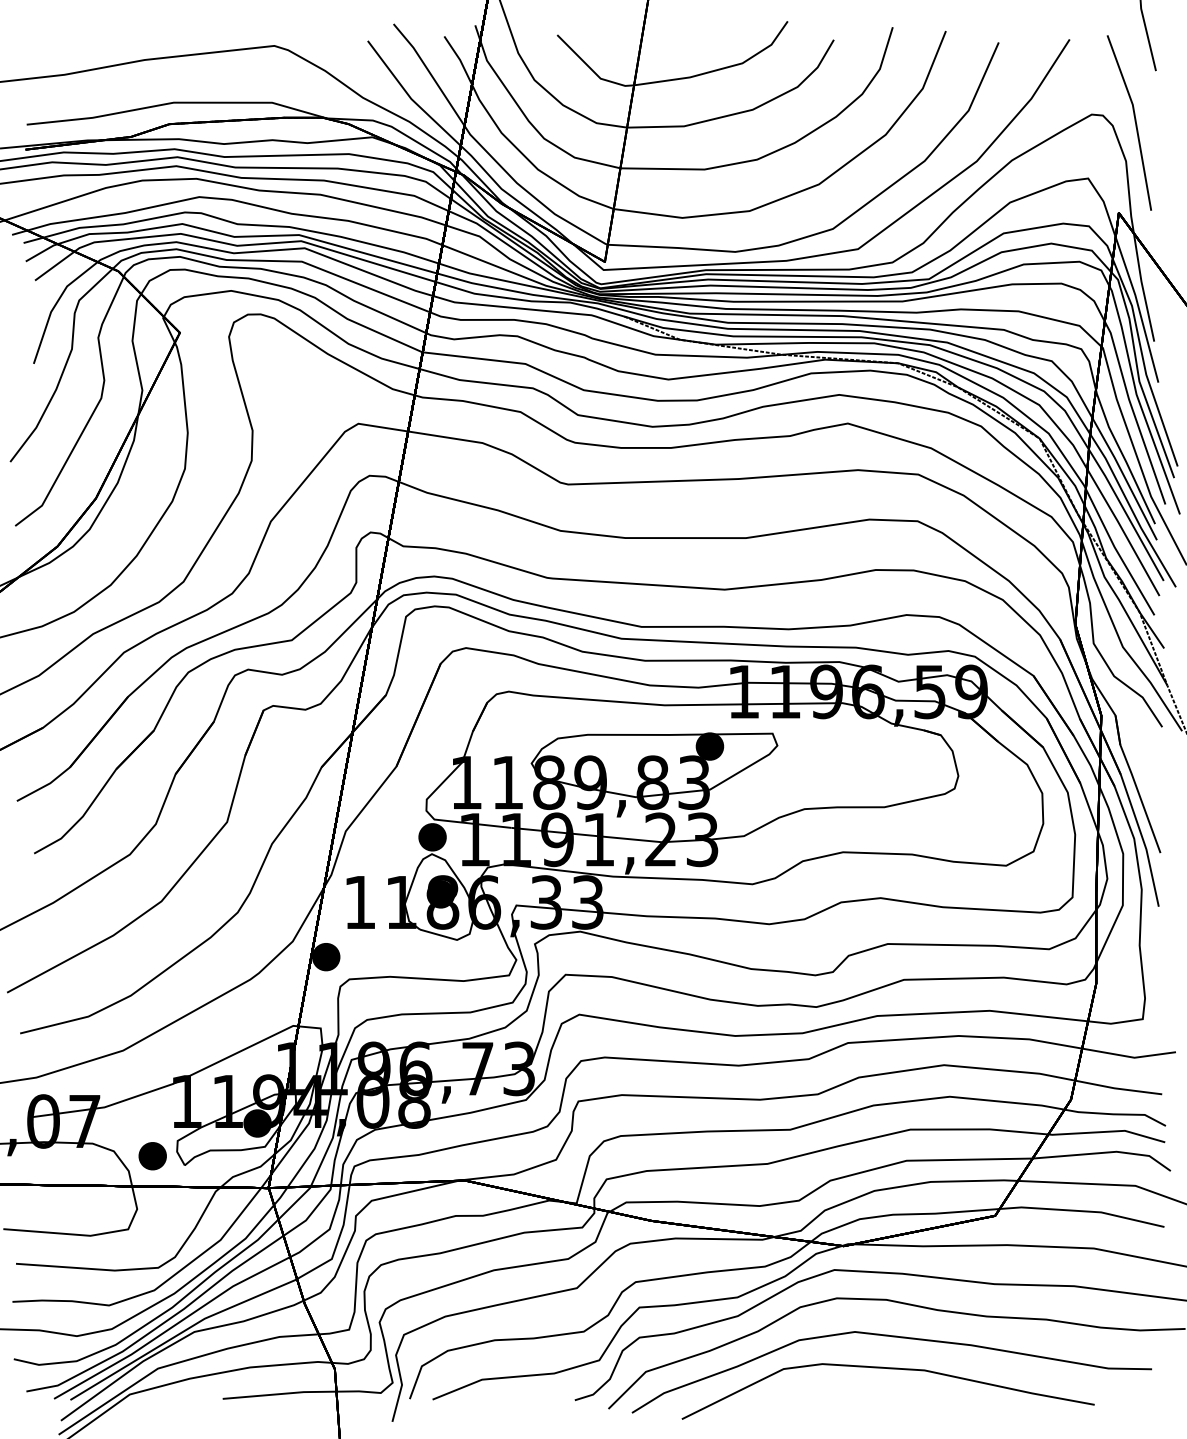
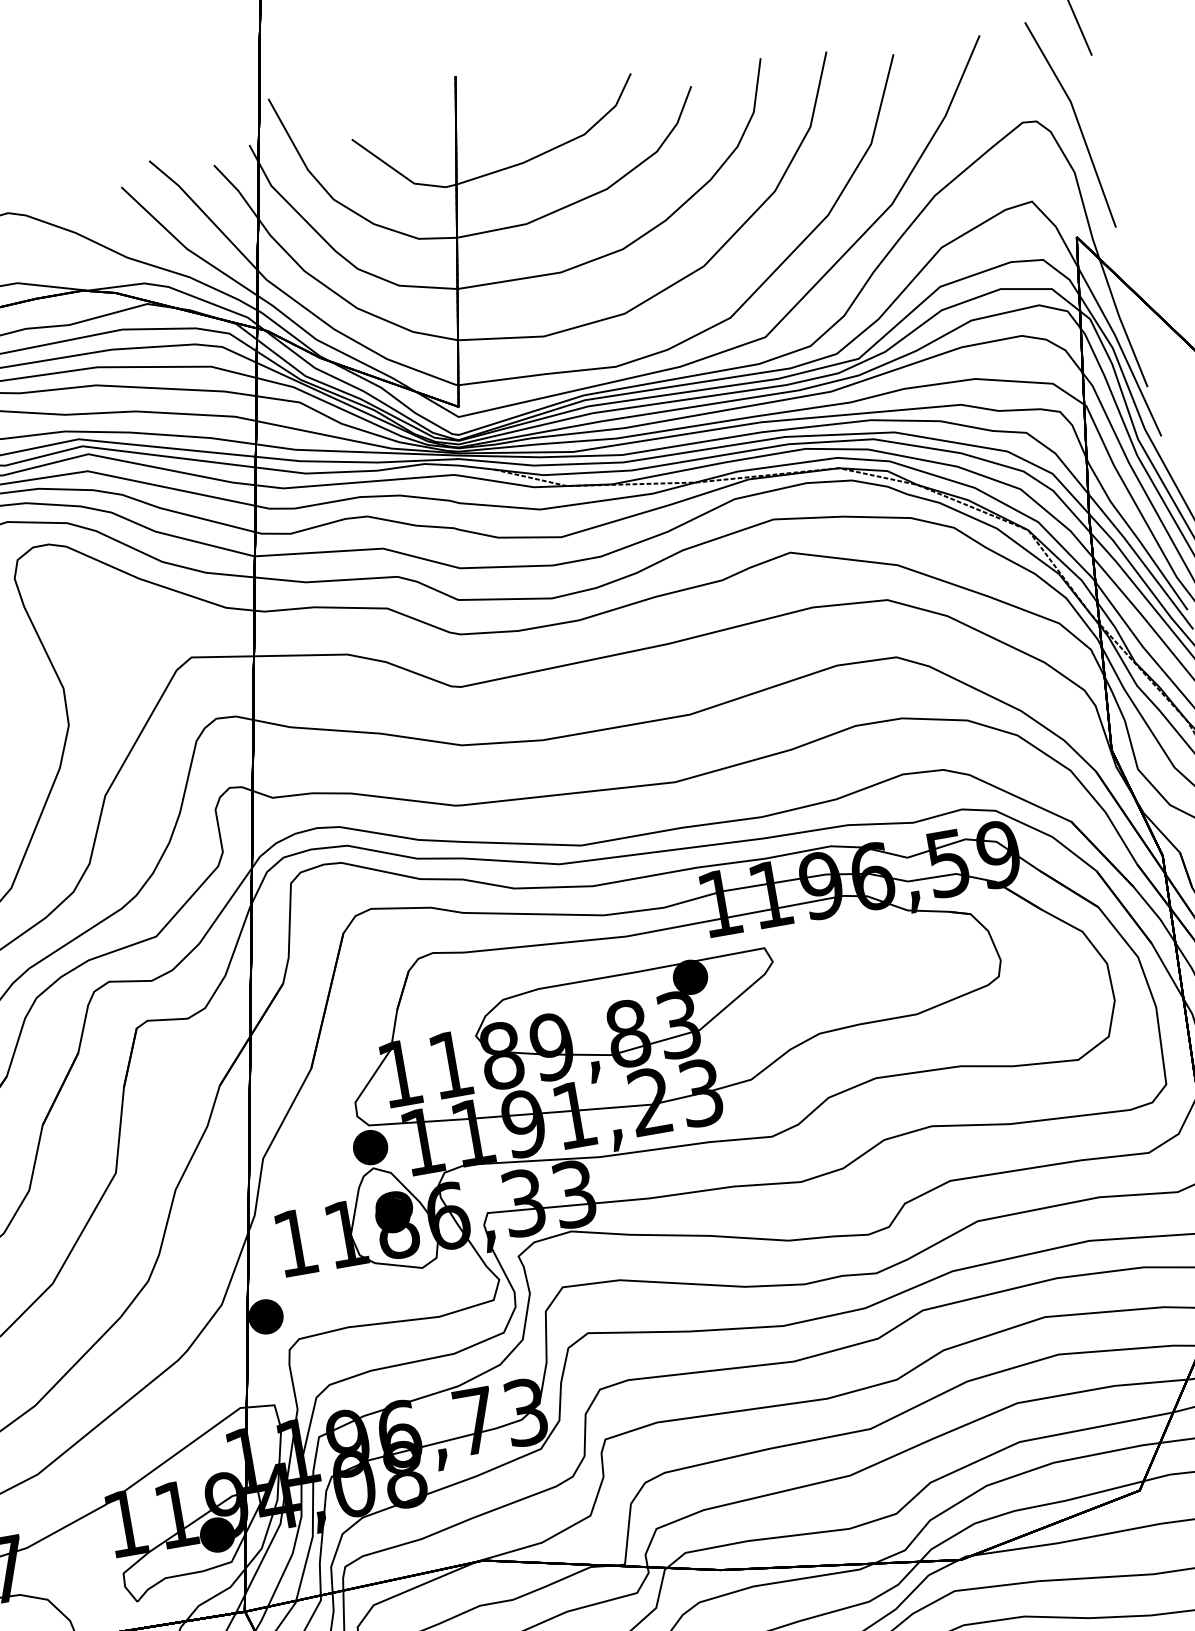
part: (152, 1156) -> (96, 1597), removed

